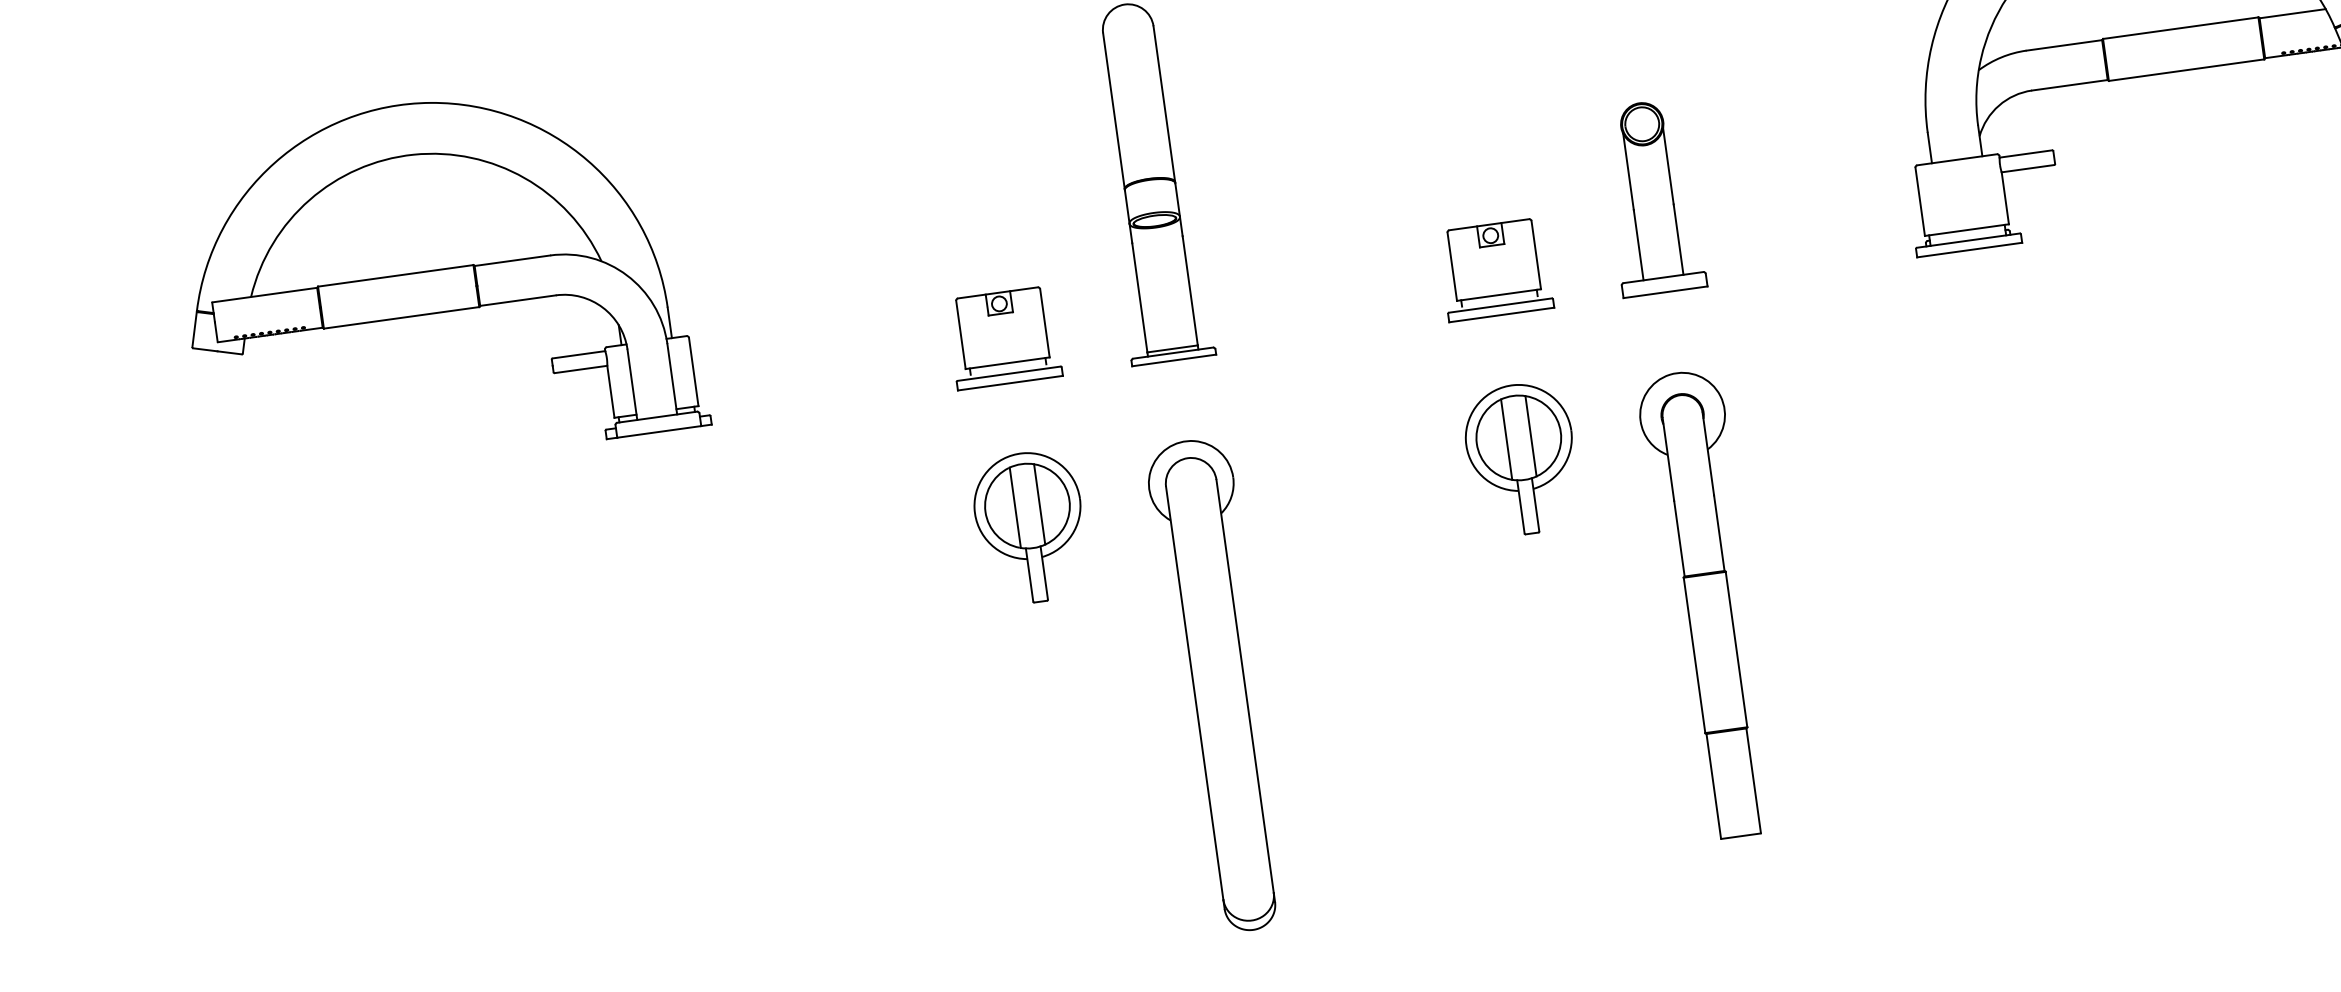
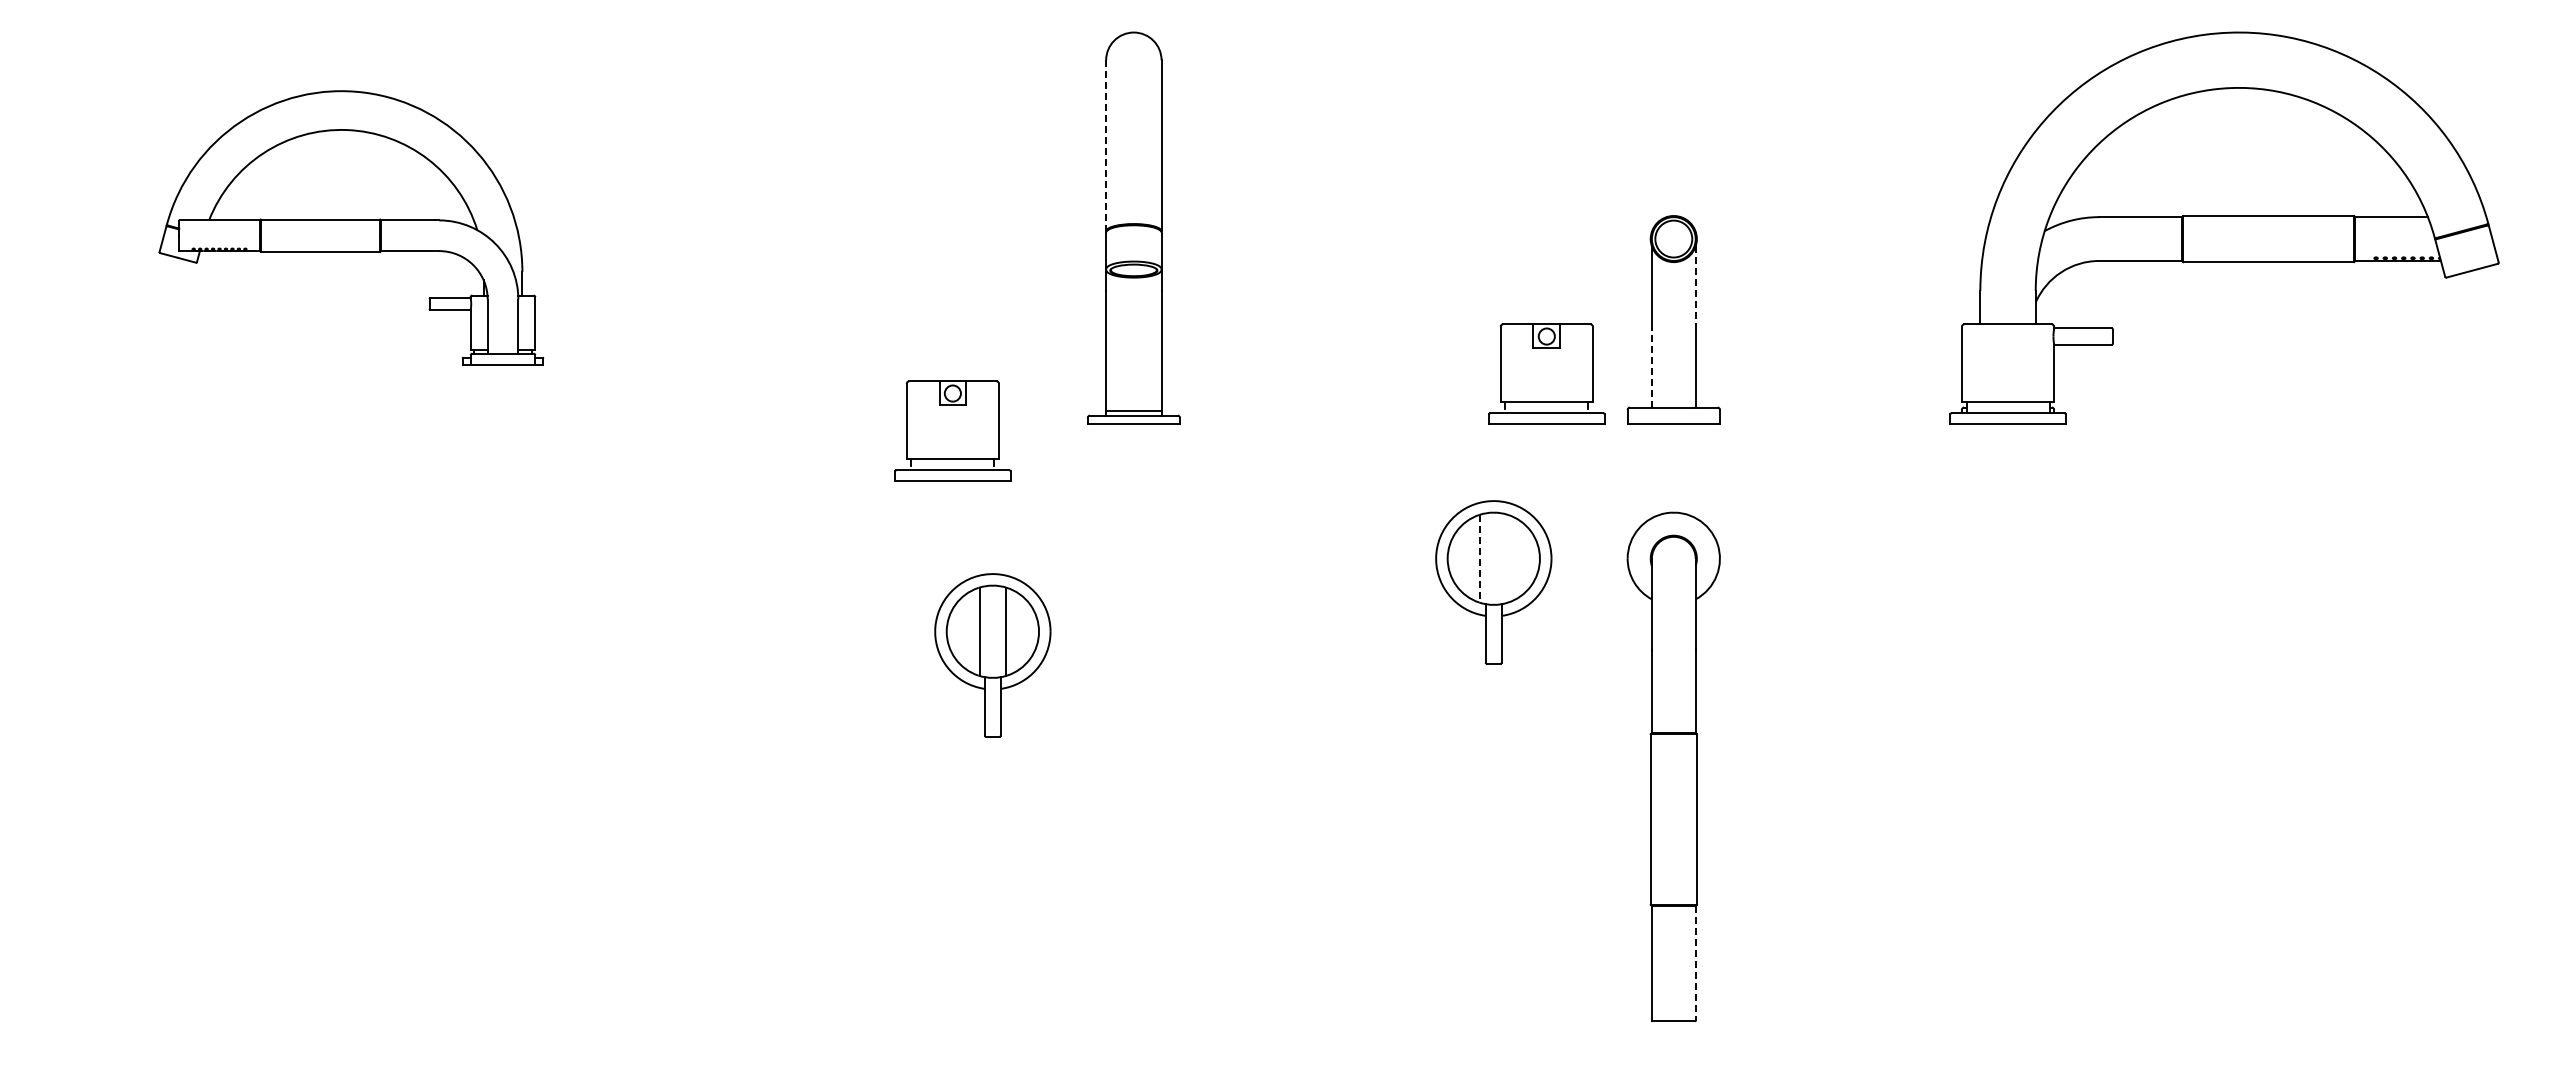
line: (1114, 110) -> (1106, 145), solid -> dashed
line: (1668, 166) -> (1695, 288), solid -> dashed
line: (1638, 244) -> (1651, 368), solid -> dashed
part: (1495, 269) -> (1546, 373), moved
part: (437, 280) -> (351, 227), size x0.7
part: (1003, 337) -> (952, 430), moved
line: (1531, 435) -> (1507, 558), removed
line: (1506, 440) -> (1480, 559), solid -> dashed
part: (1030, 527) -> (992, 655), moved
part: (1218, 685) -> (1133, 780), removed
line: (1753, 780) -> (1695, 963), solid -> dashed

